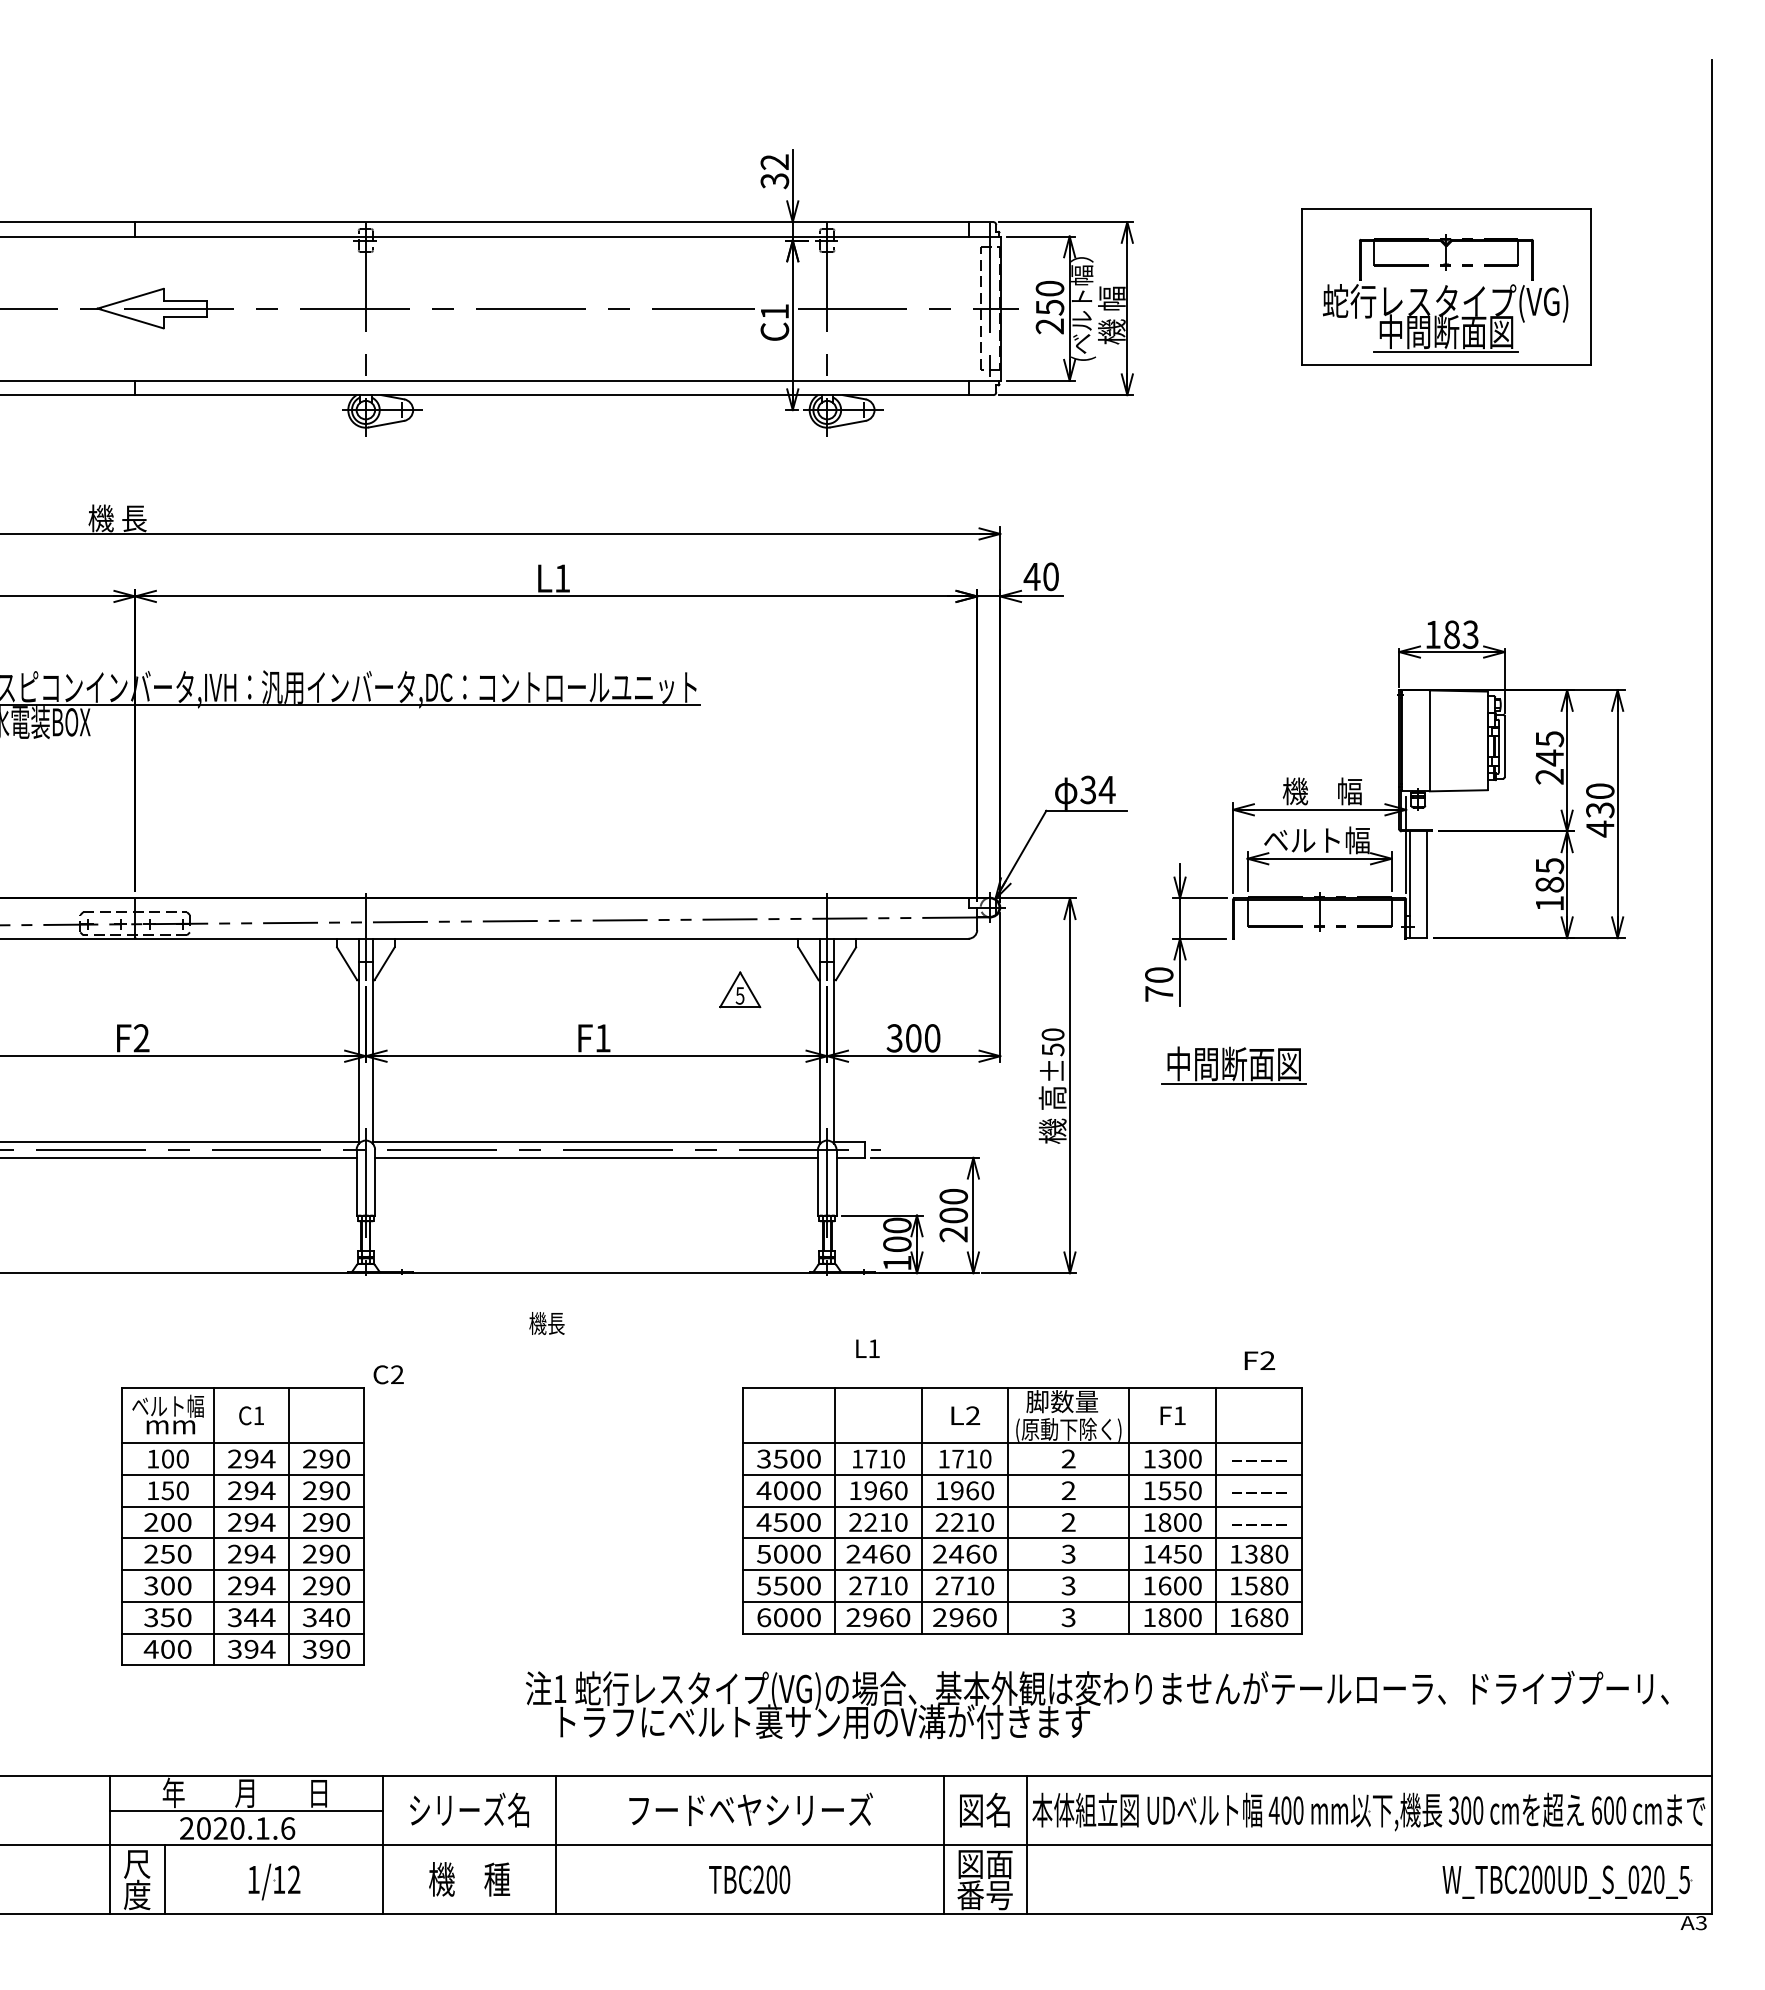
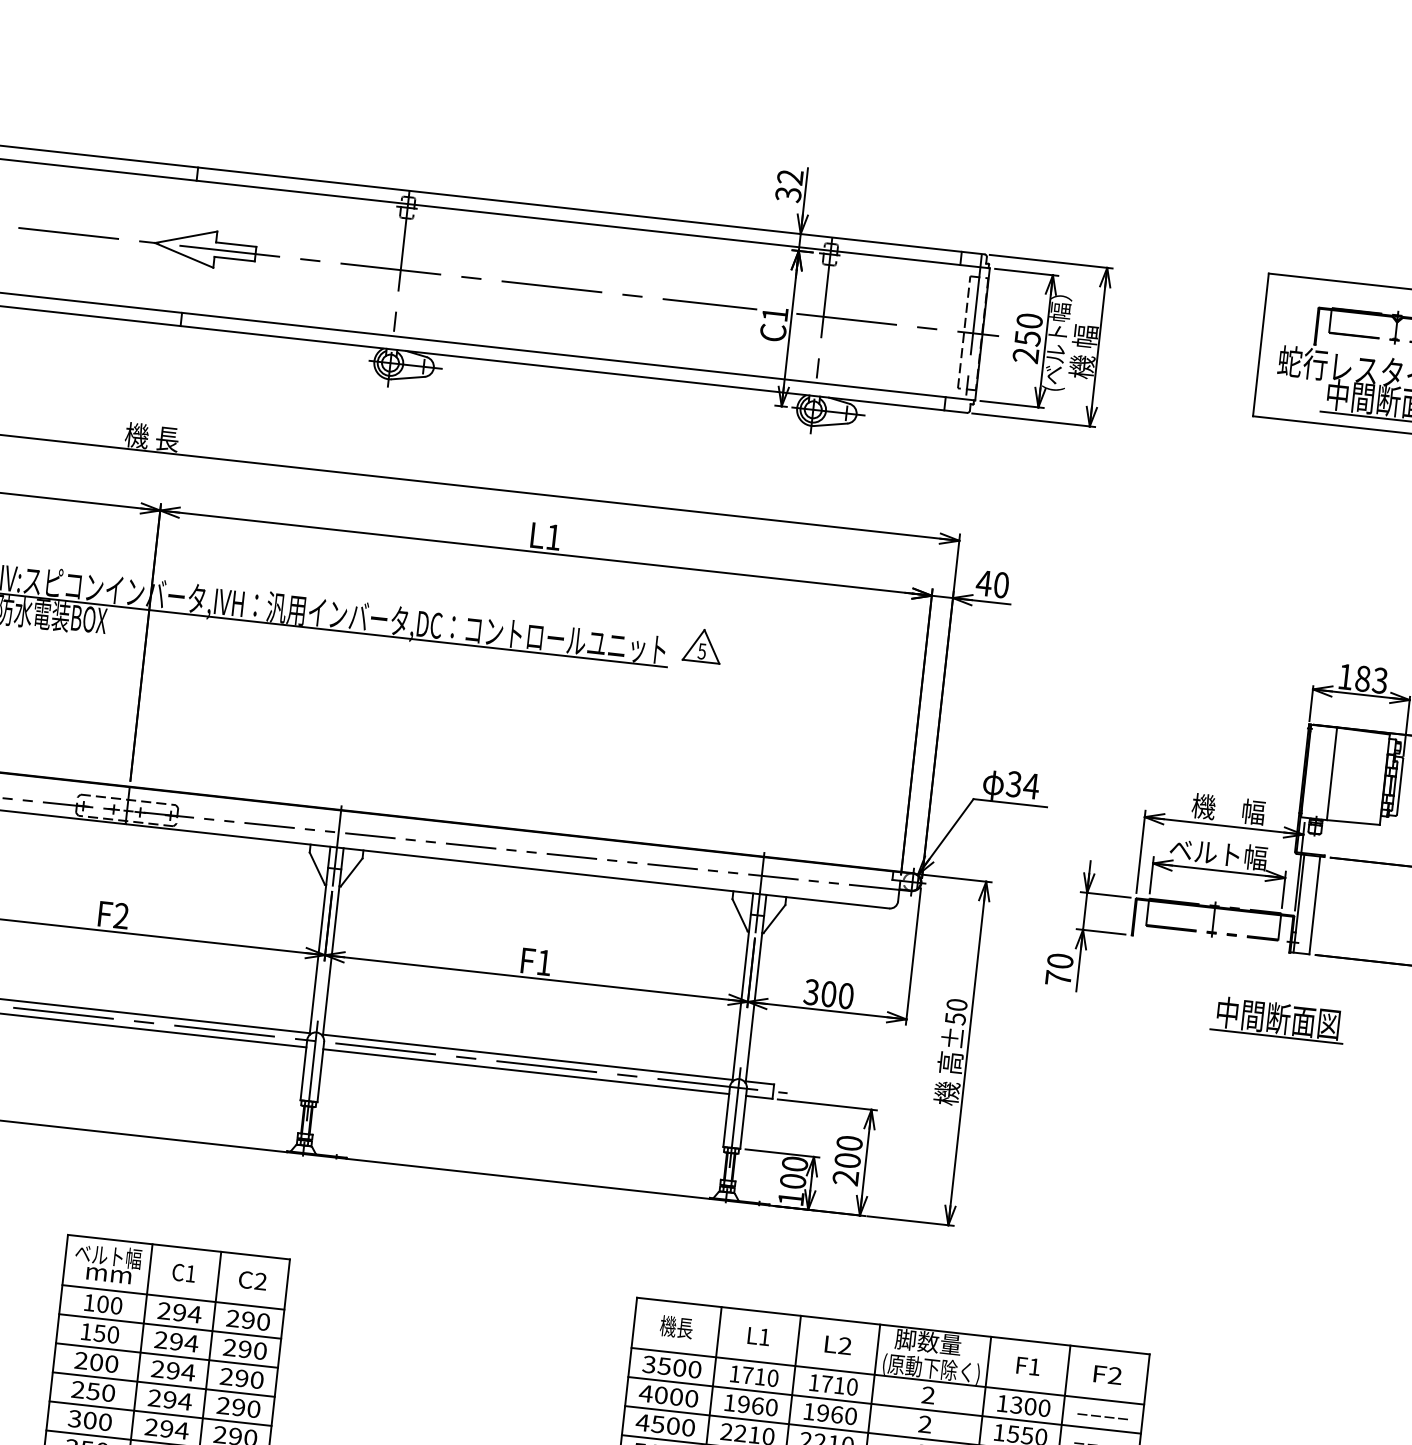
part: (740, 989) -> (703, 645), moved
part: (1233, 1065) -> (1277, 1019), moved
text: (546, 1323) -> (676, 1327), moved
text: (867, 1348) -> (758, 1336), moved
text: (1259, 1360) -> (1107, 1374), moved
text: (388, 1374) -> (252, 1280), moved

